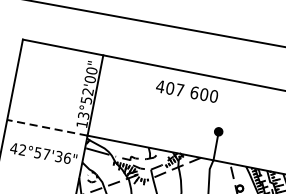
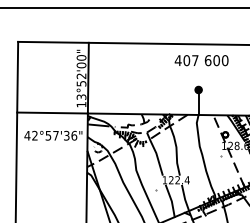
text: (187, 91) -> (201, 60), moved
line: (47, 128) -> (52, 113), dashed -> solid

